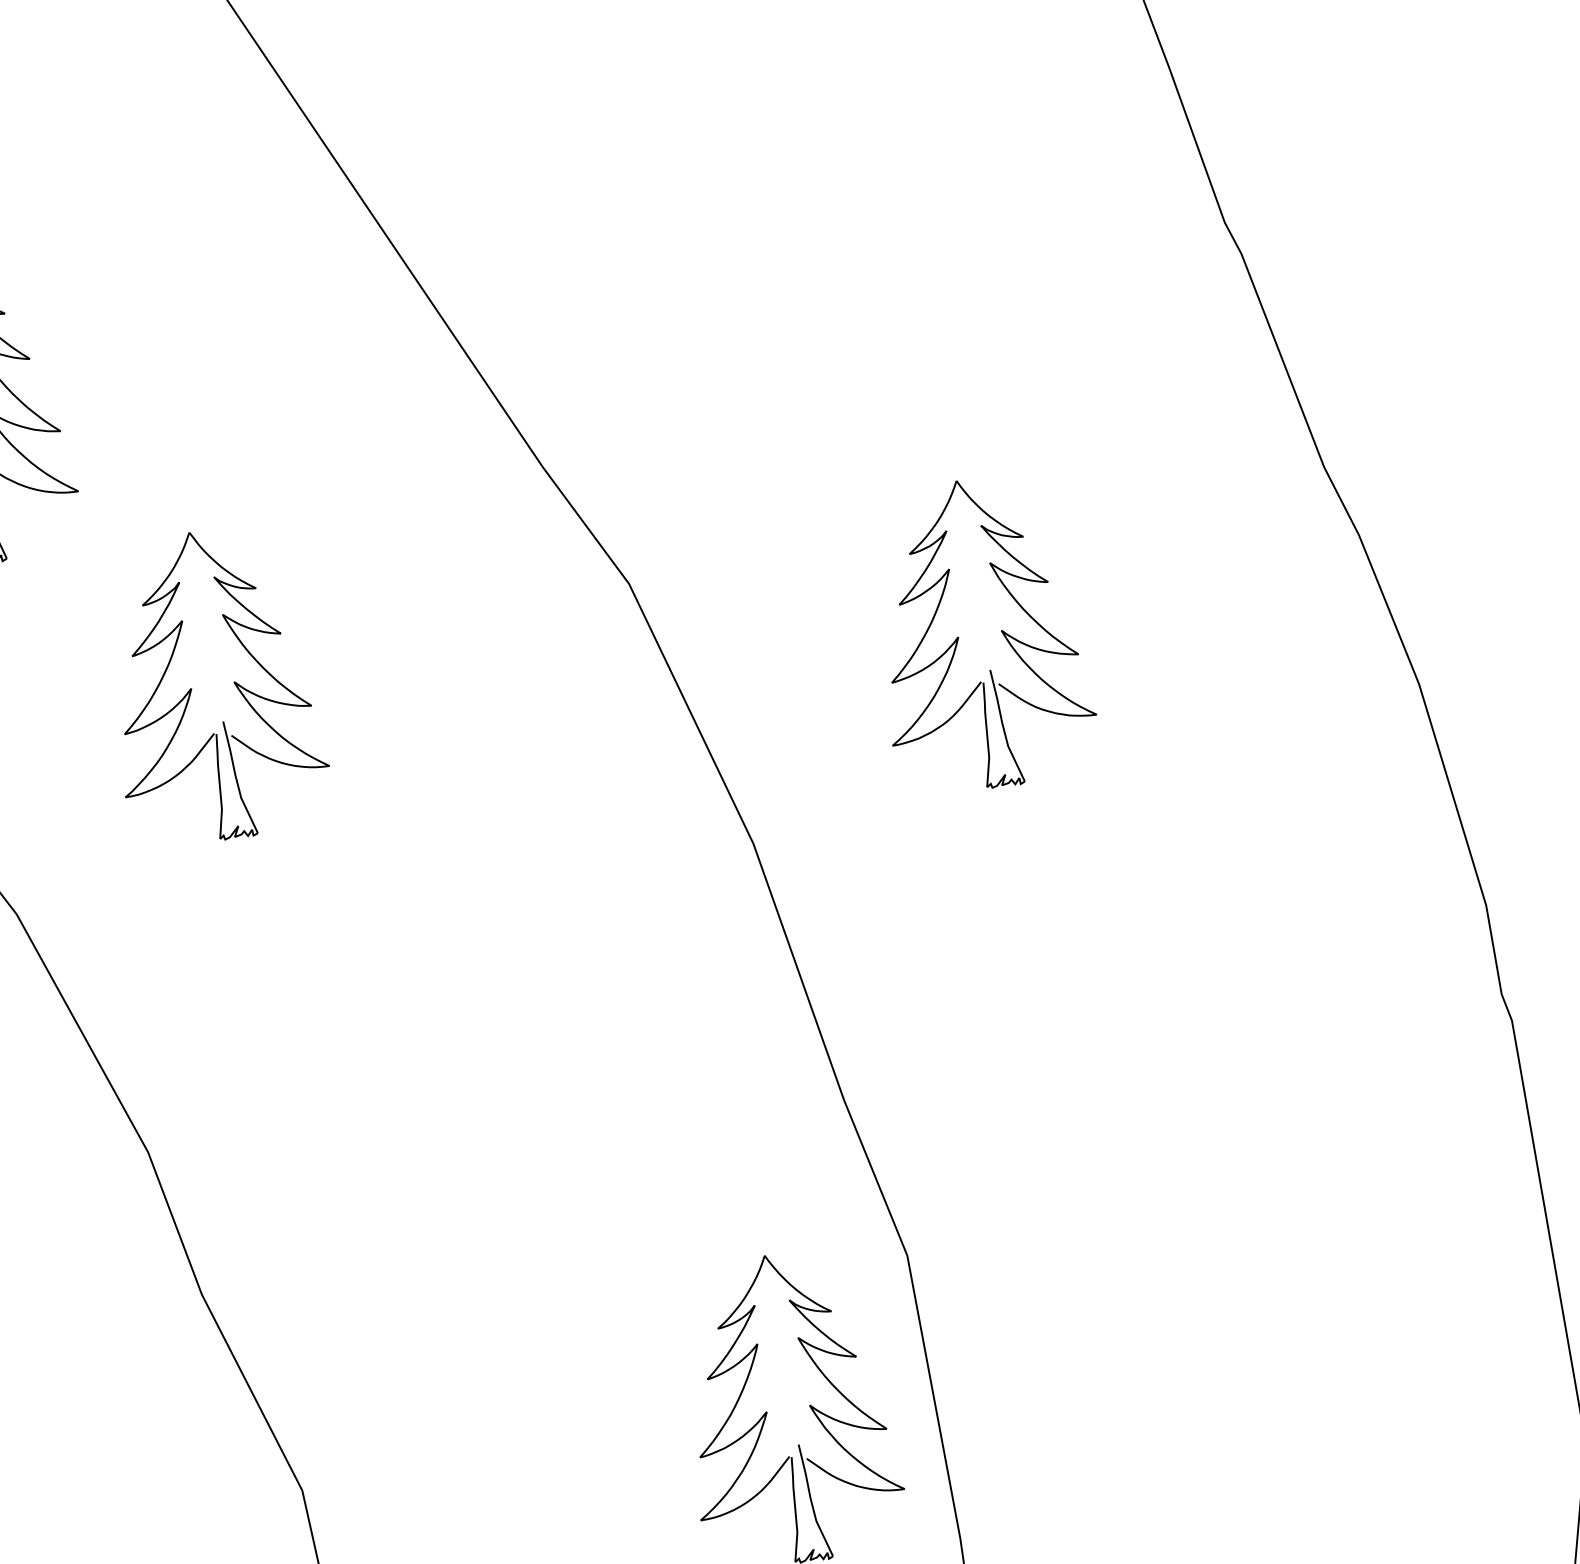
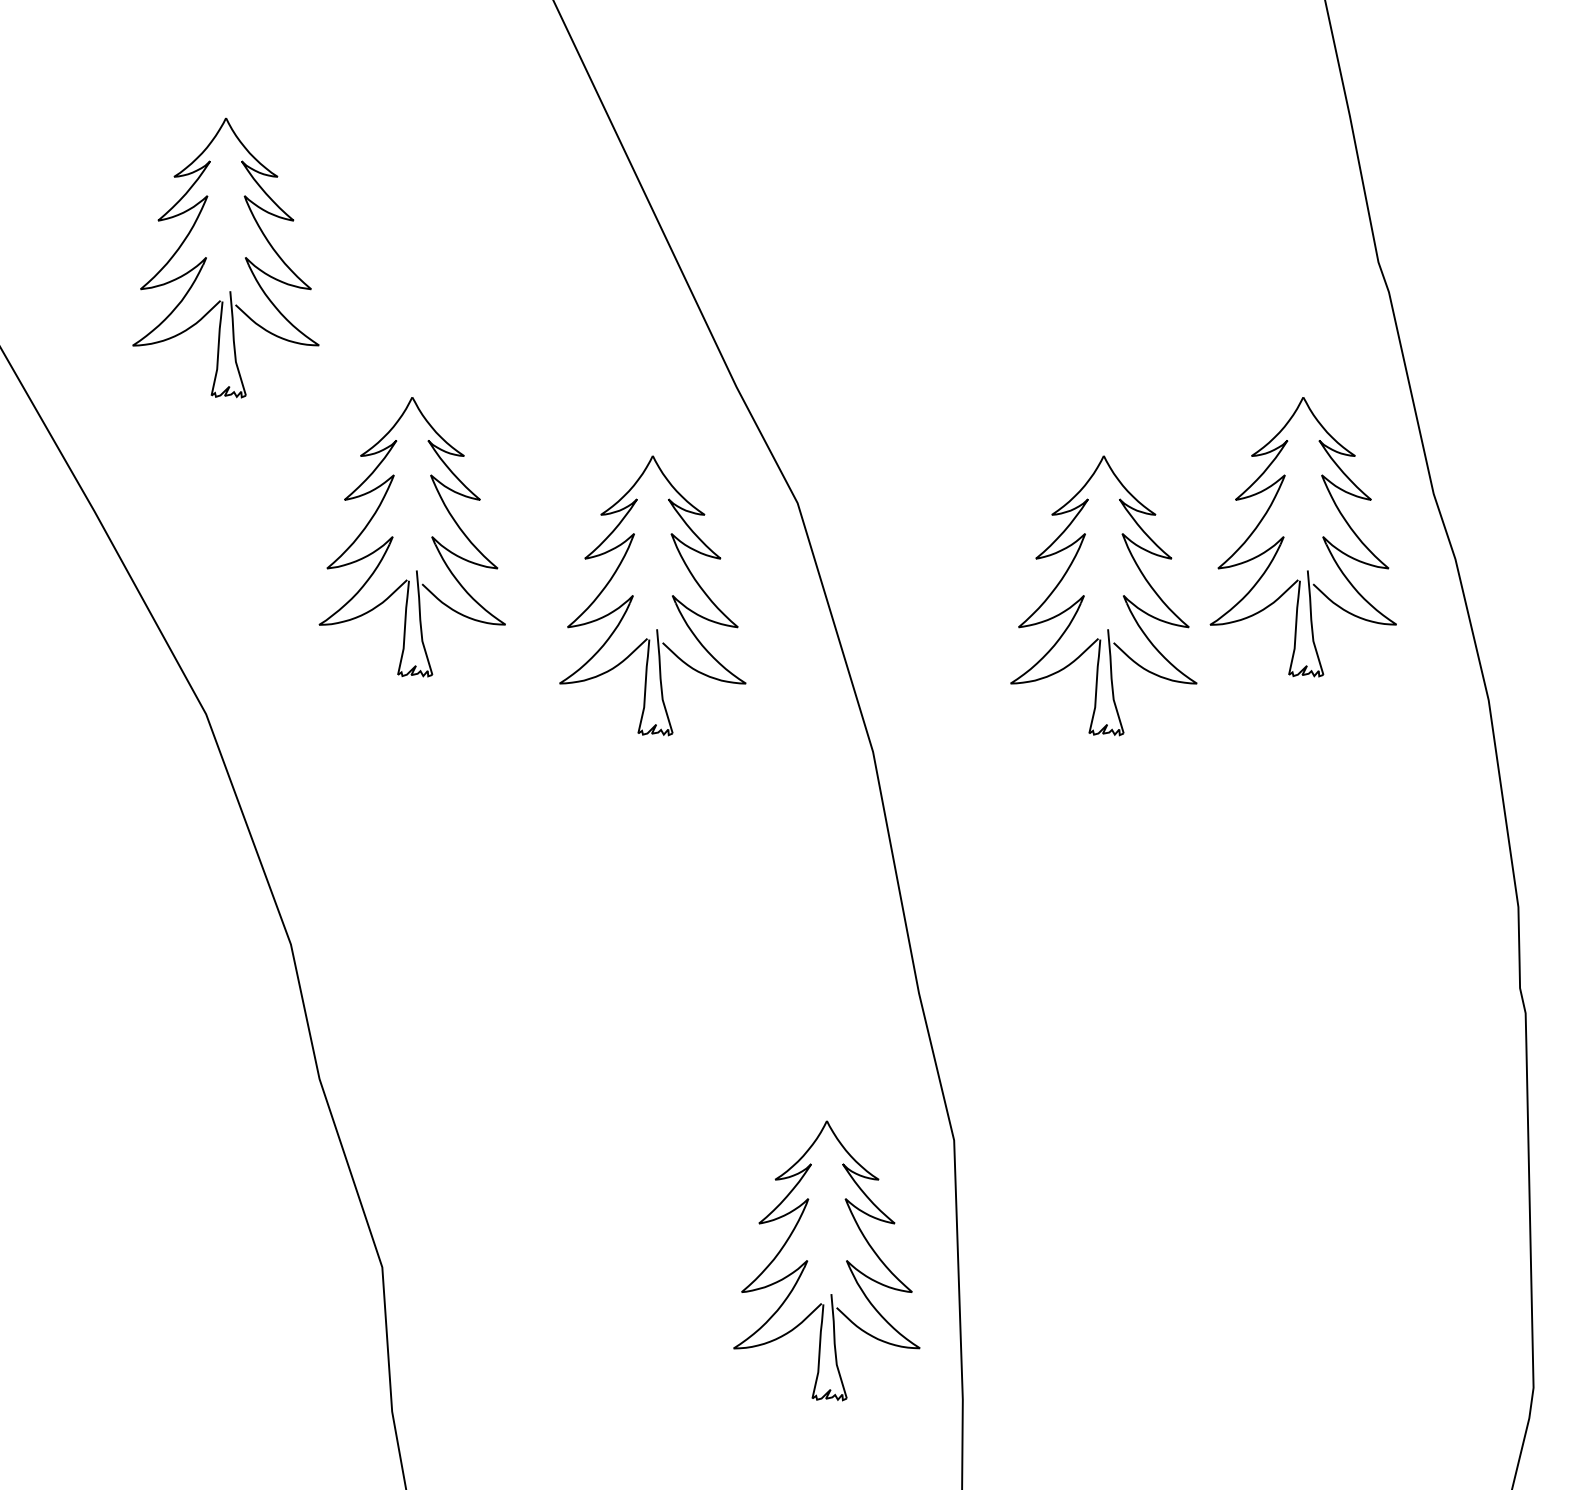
part: (1168, 539) -> (1284, 537), added
part: (464, 712) -> (633, 595), added

